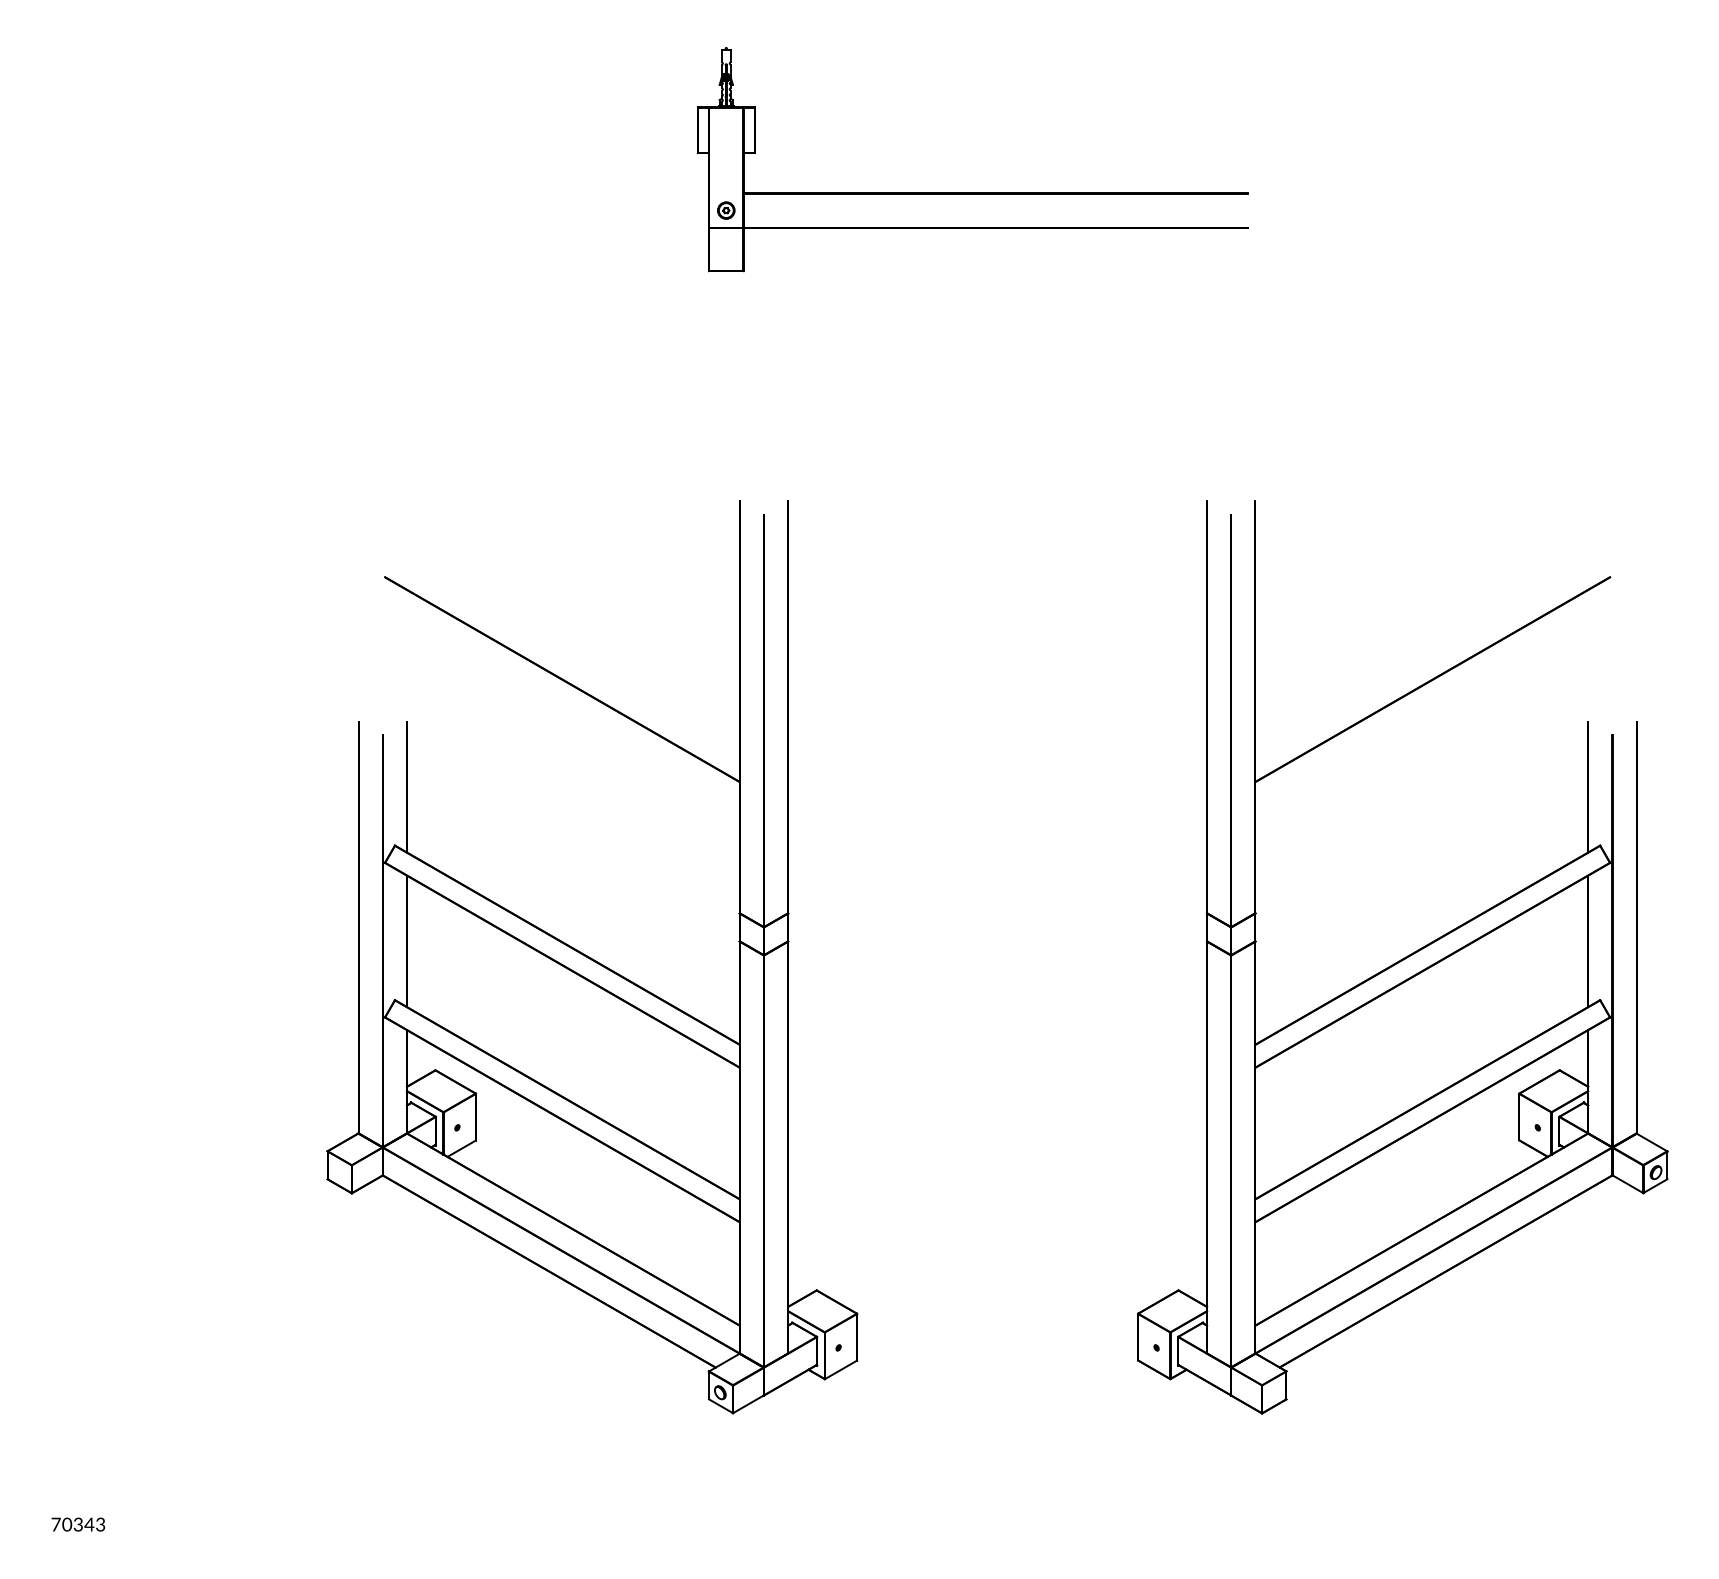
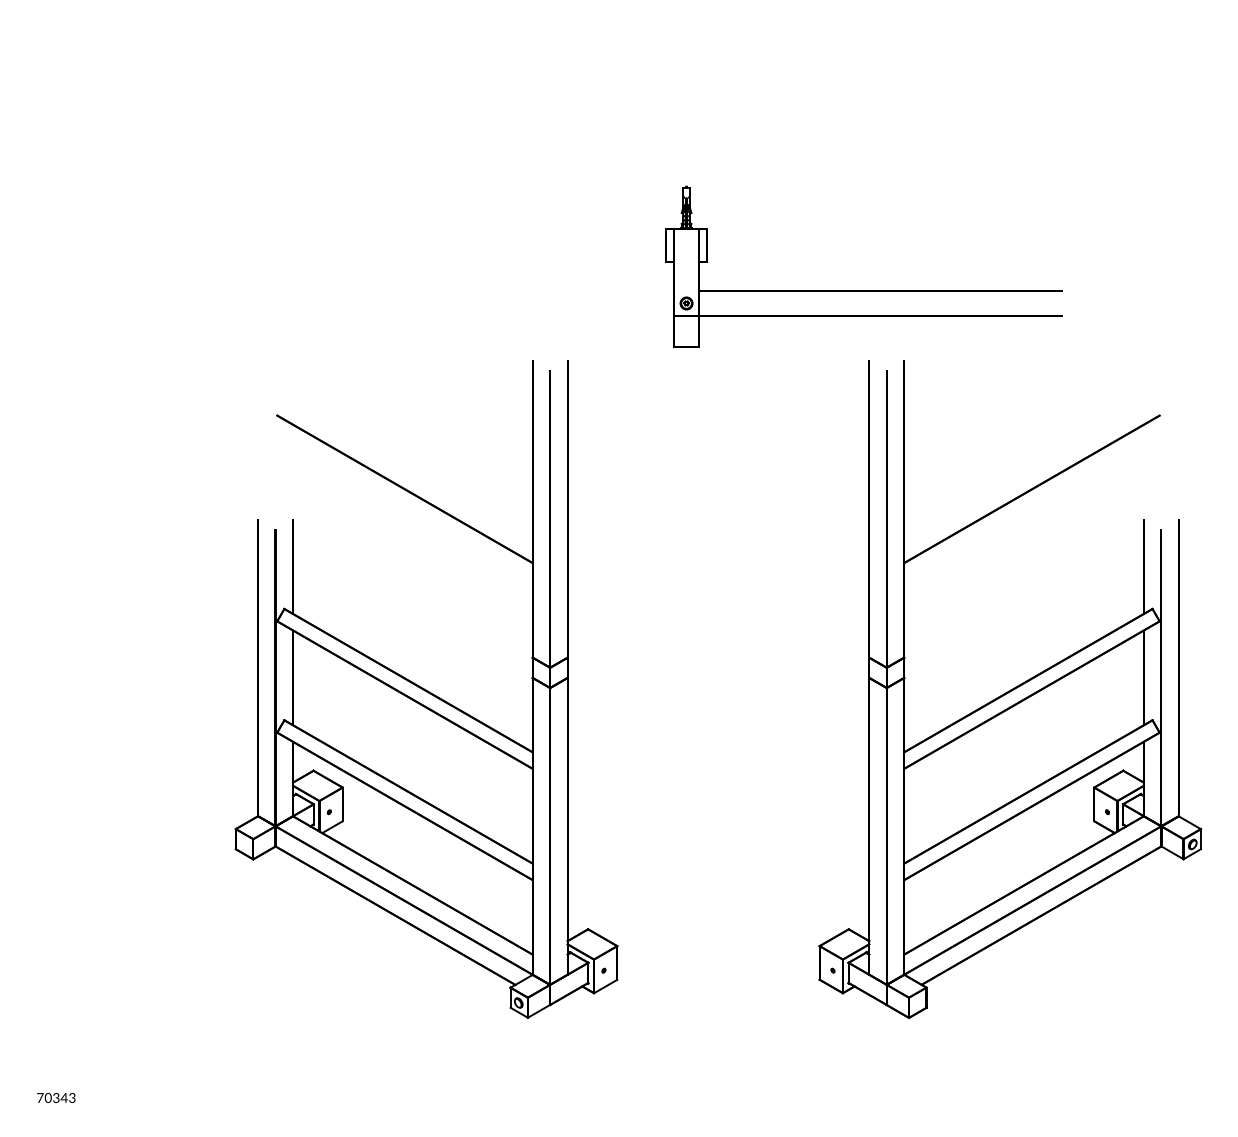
part: (972, 192) -> (863, 290), moved

